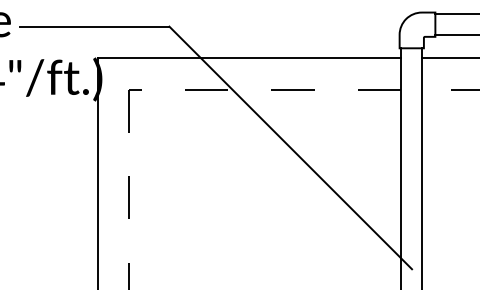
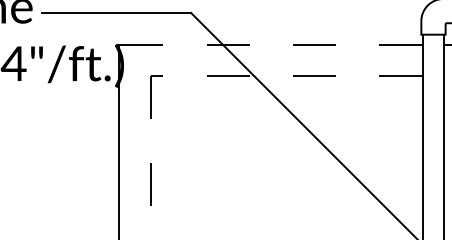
line: (249, 58) -> (271, 44), solid -> dashed

